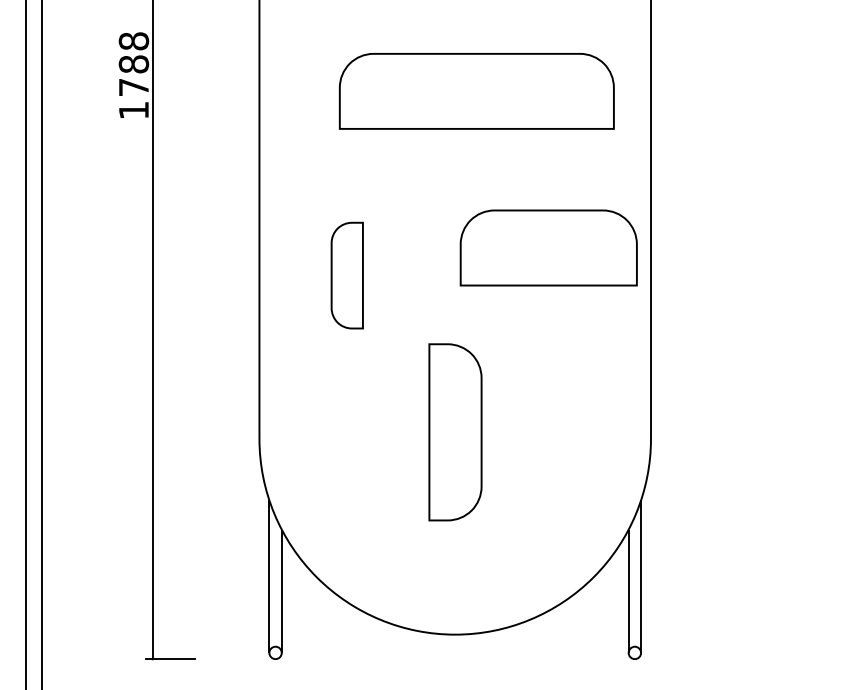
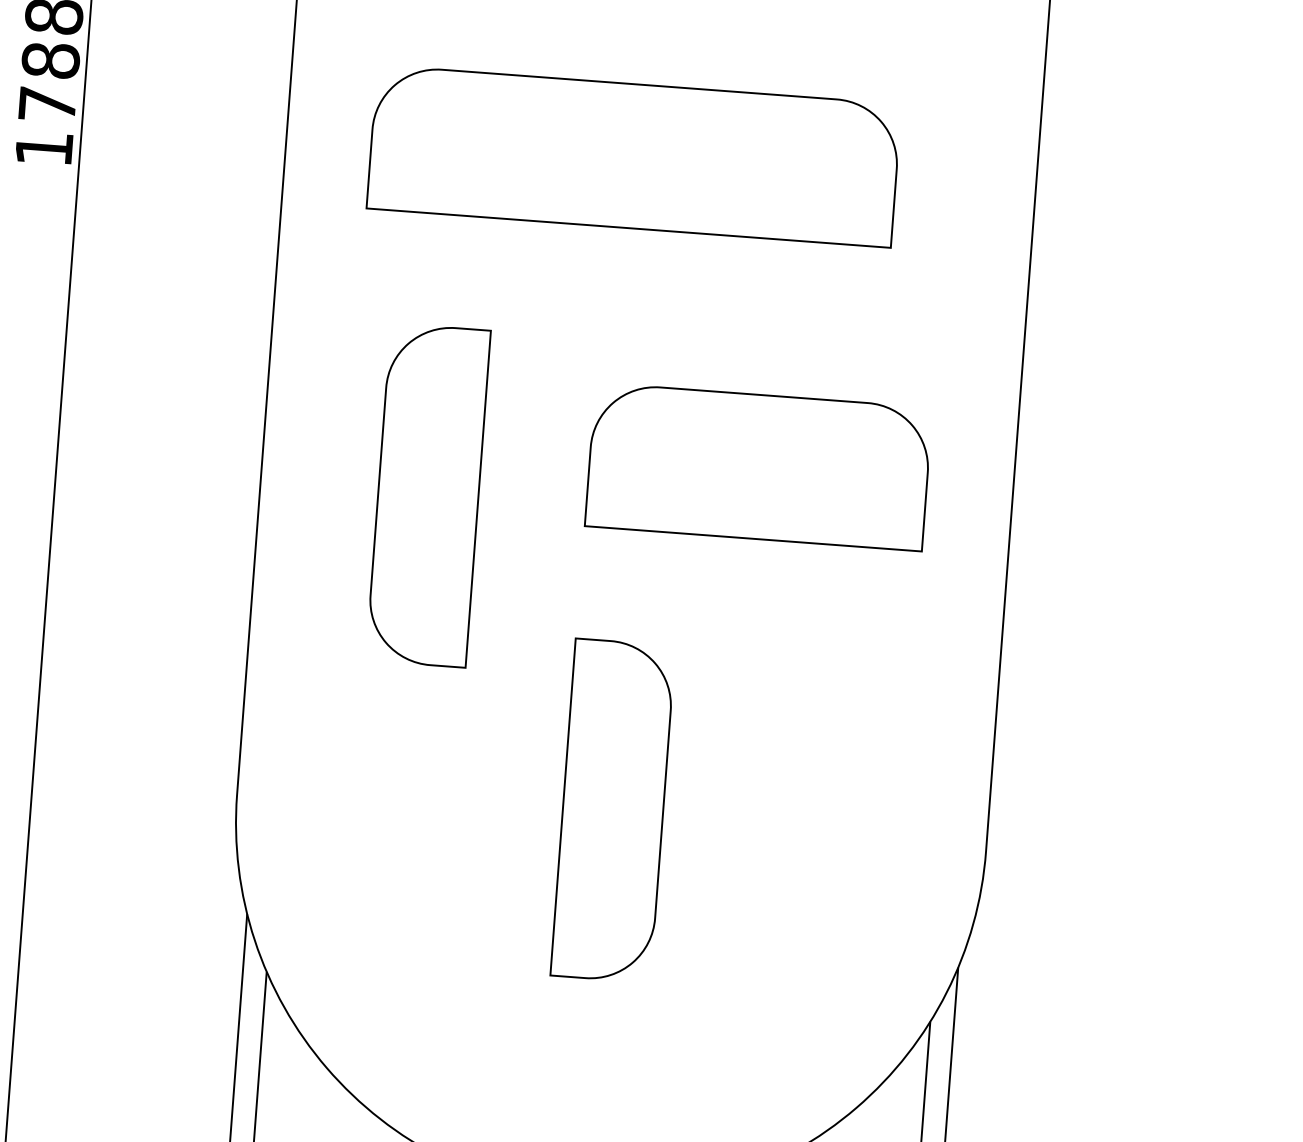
part: (476, 91) -> (633, 156), moved
part: (548, 247) -> (758, 466), moved
part: (347, 275) -> (428, 495), size x1.67

